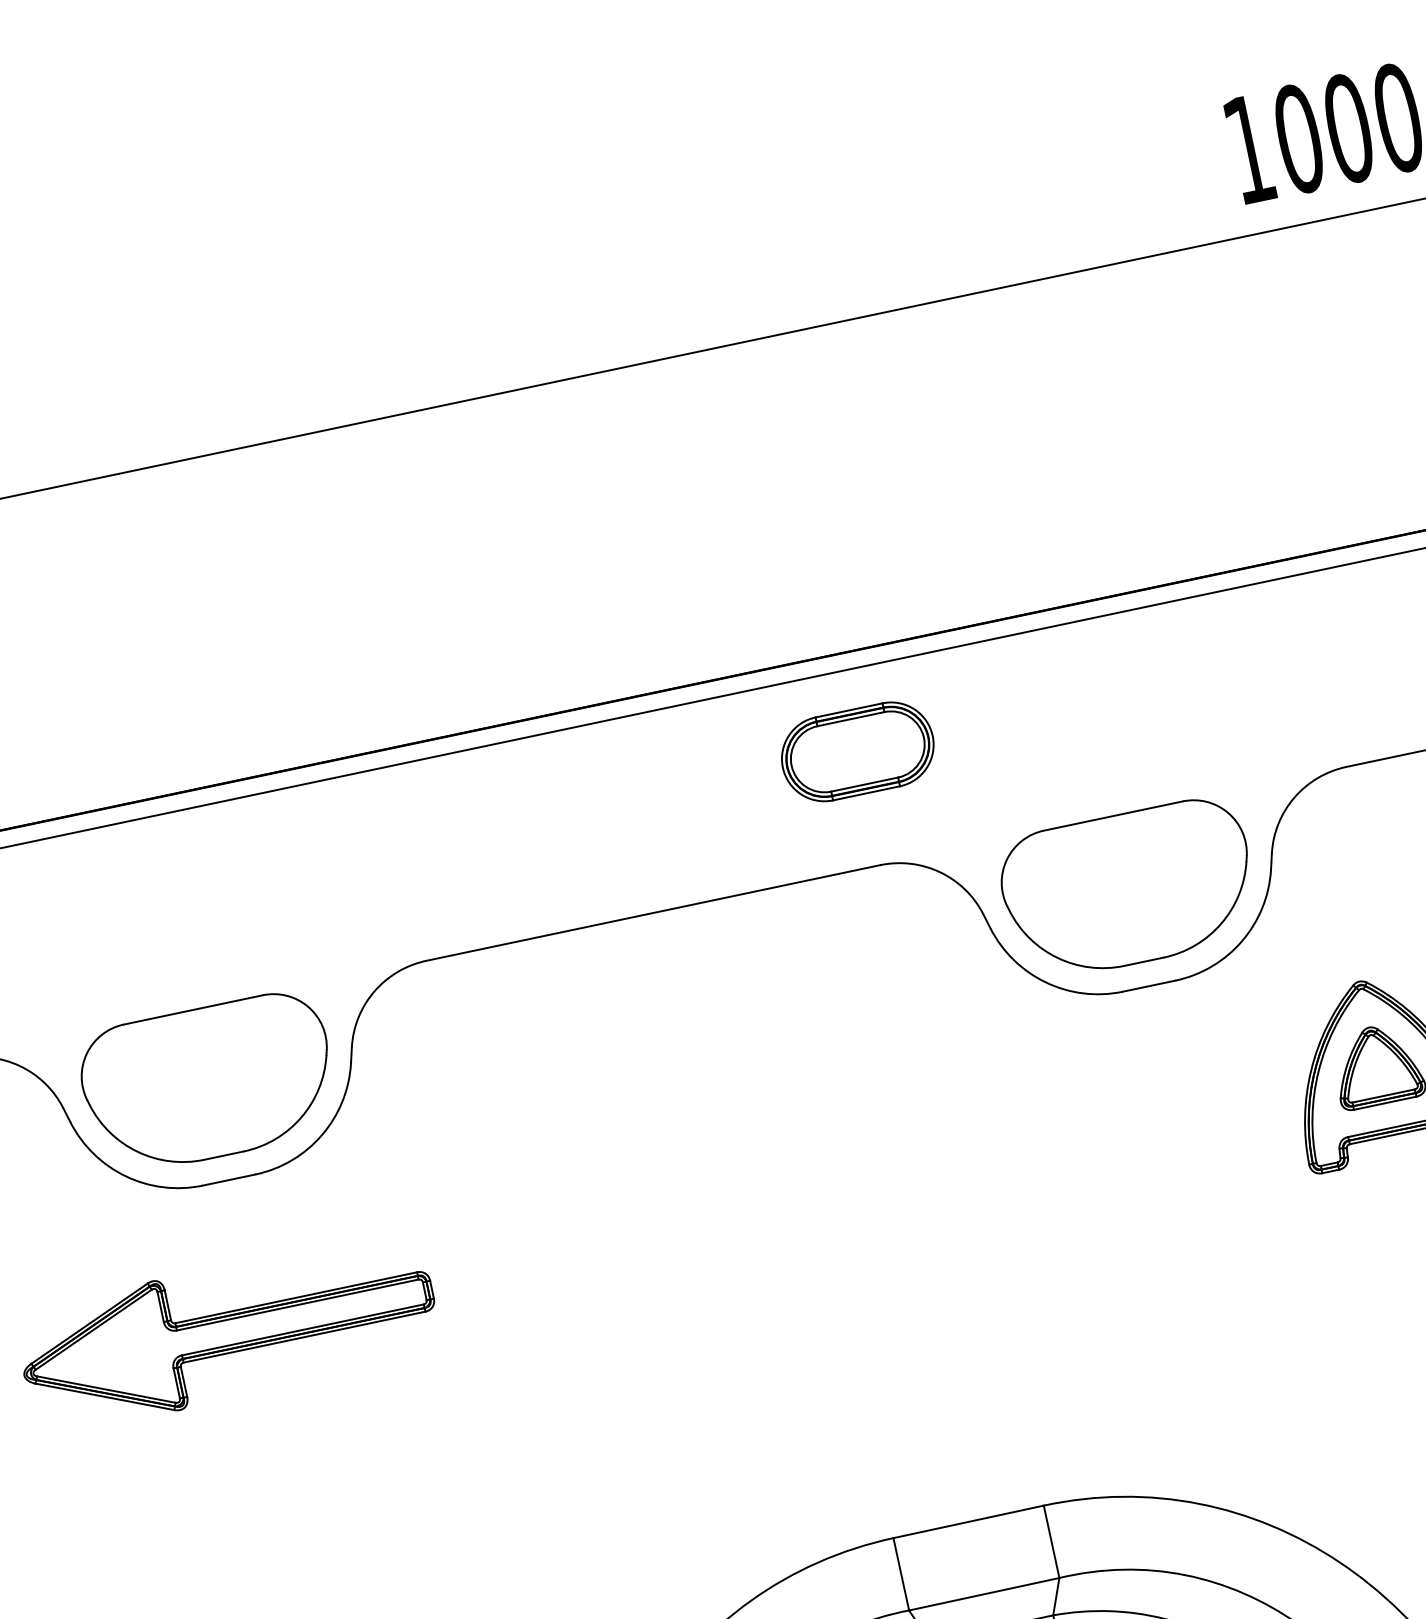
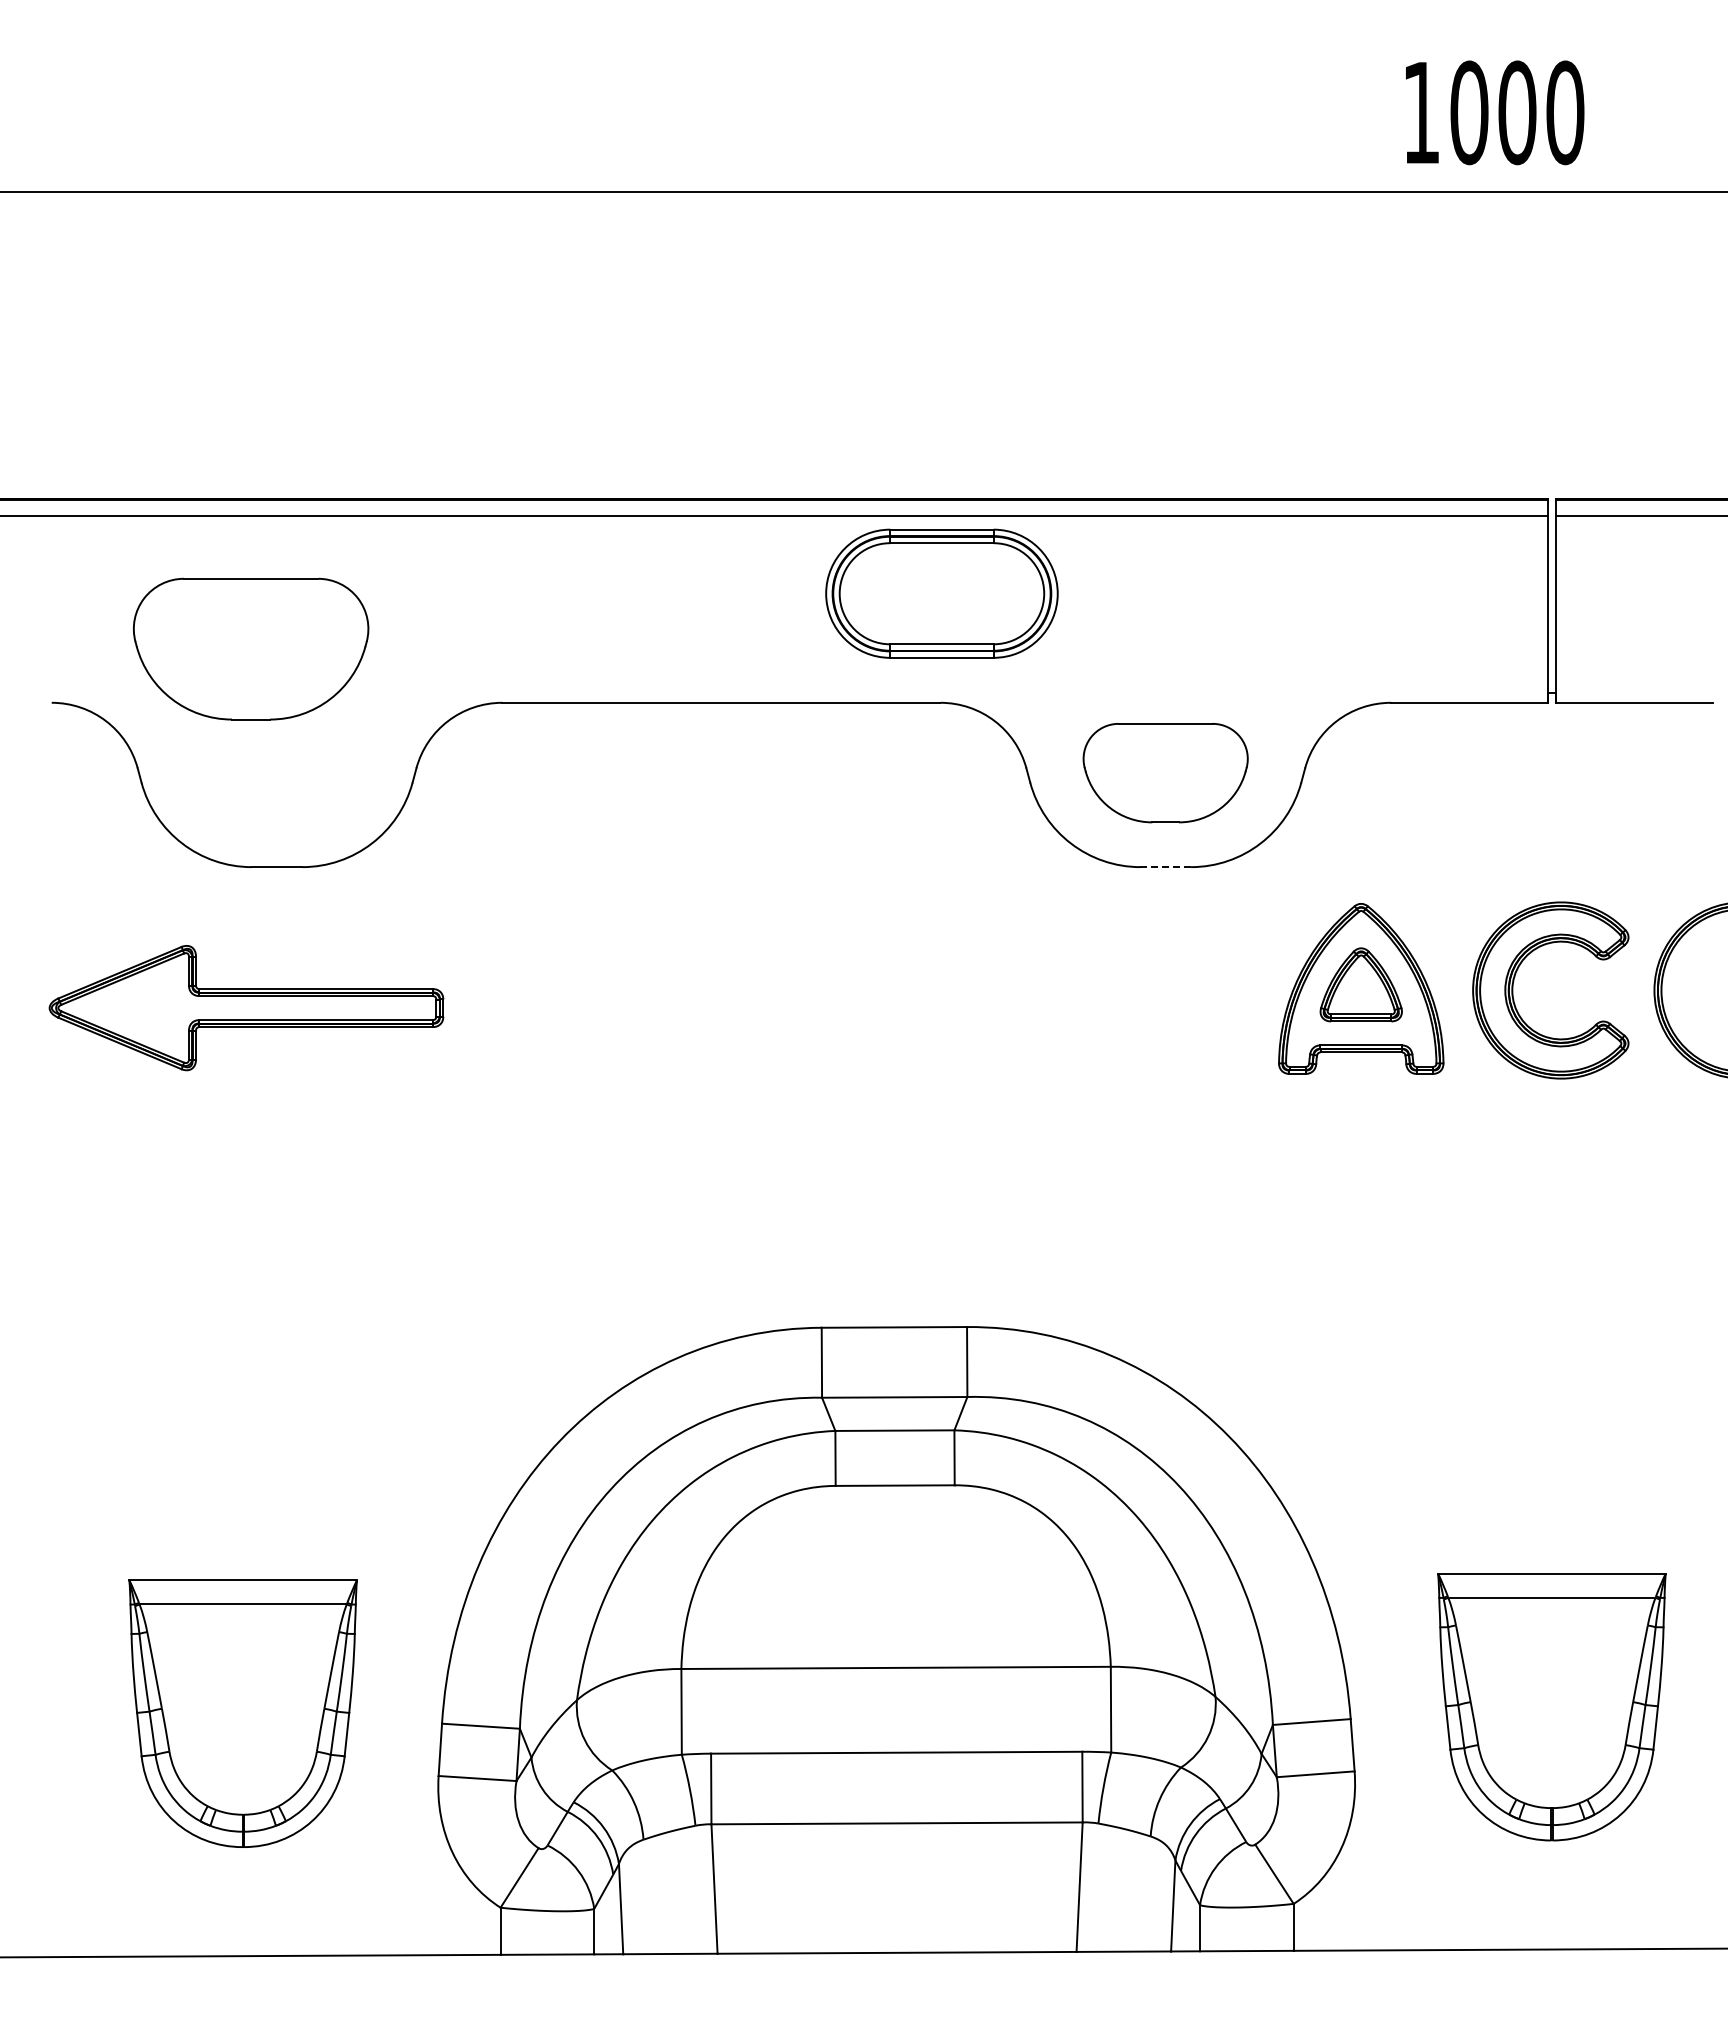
part: (857, 751) -> (941, 593), size x1.6
part: (1128, 888) -> (1165, 772), size x0.7
line: (1150, 986) -> (1166, 867), solid -> dashed
part: (207, 1082) -> (250, 648), moved

